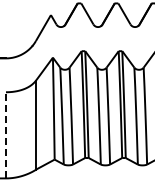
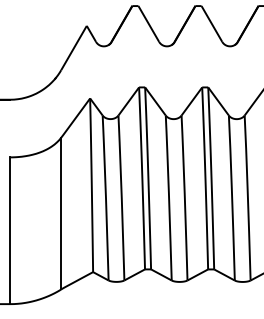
line: (6, 134) -> (11, 229), dashed -> solid

